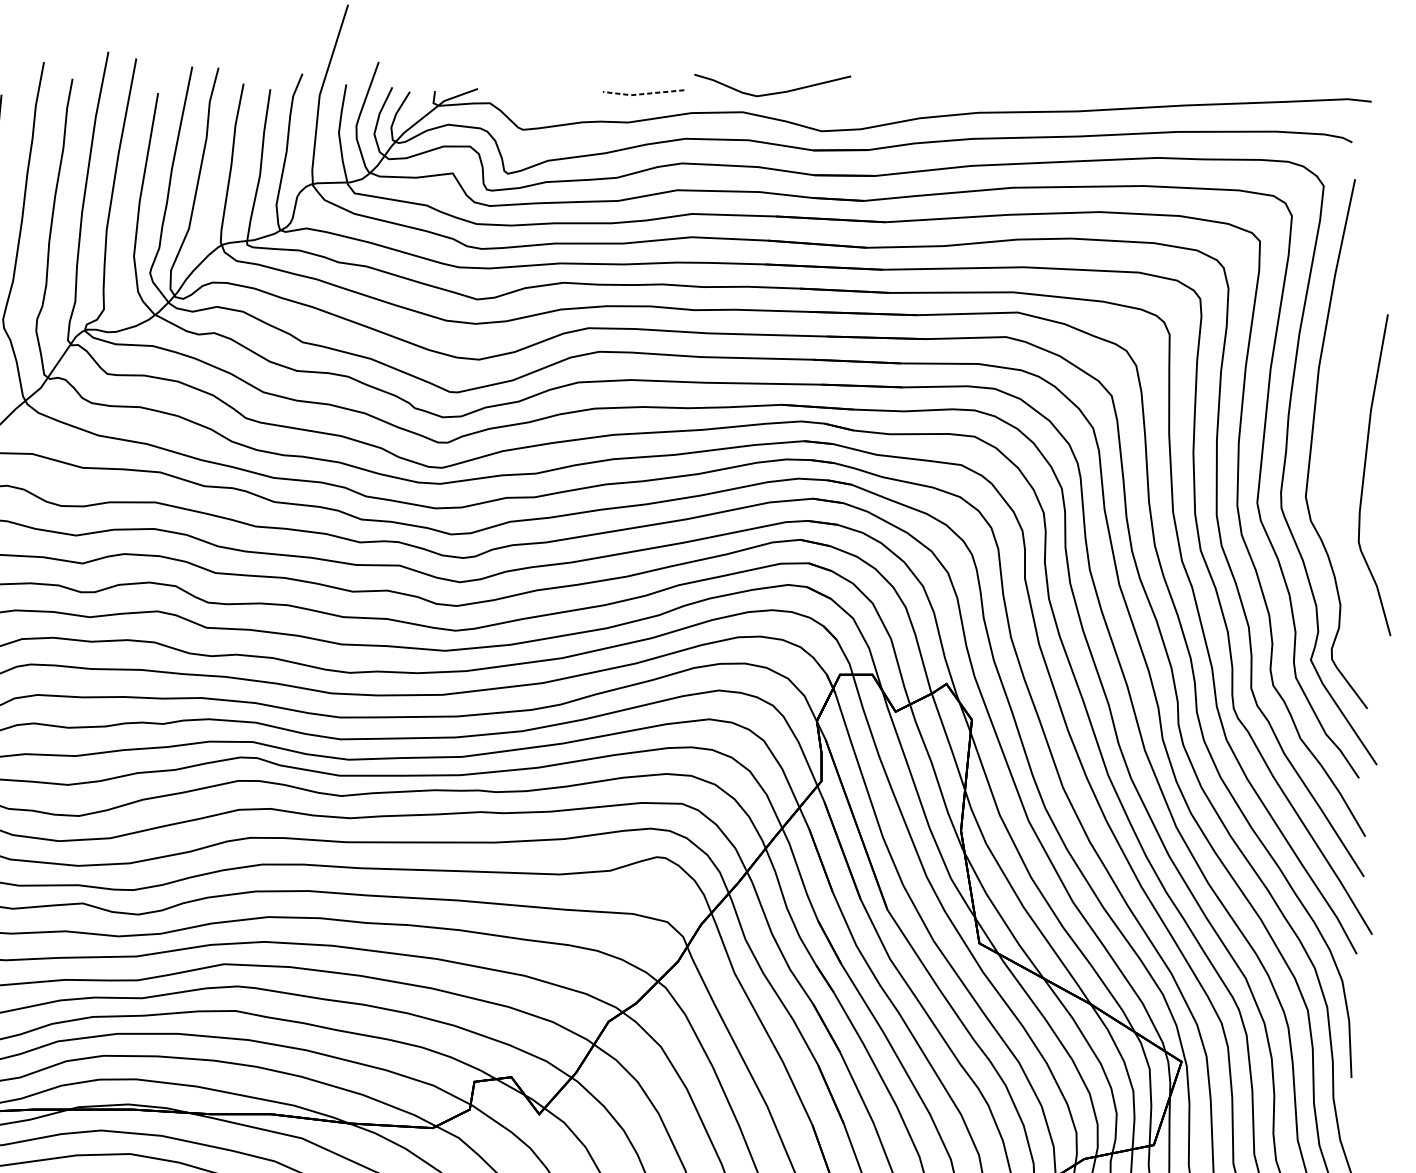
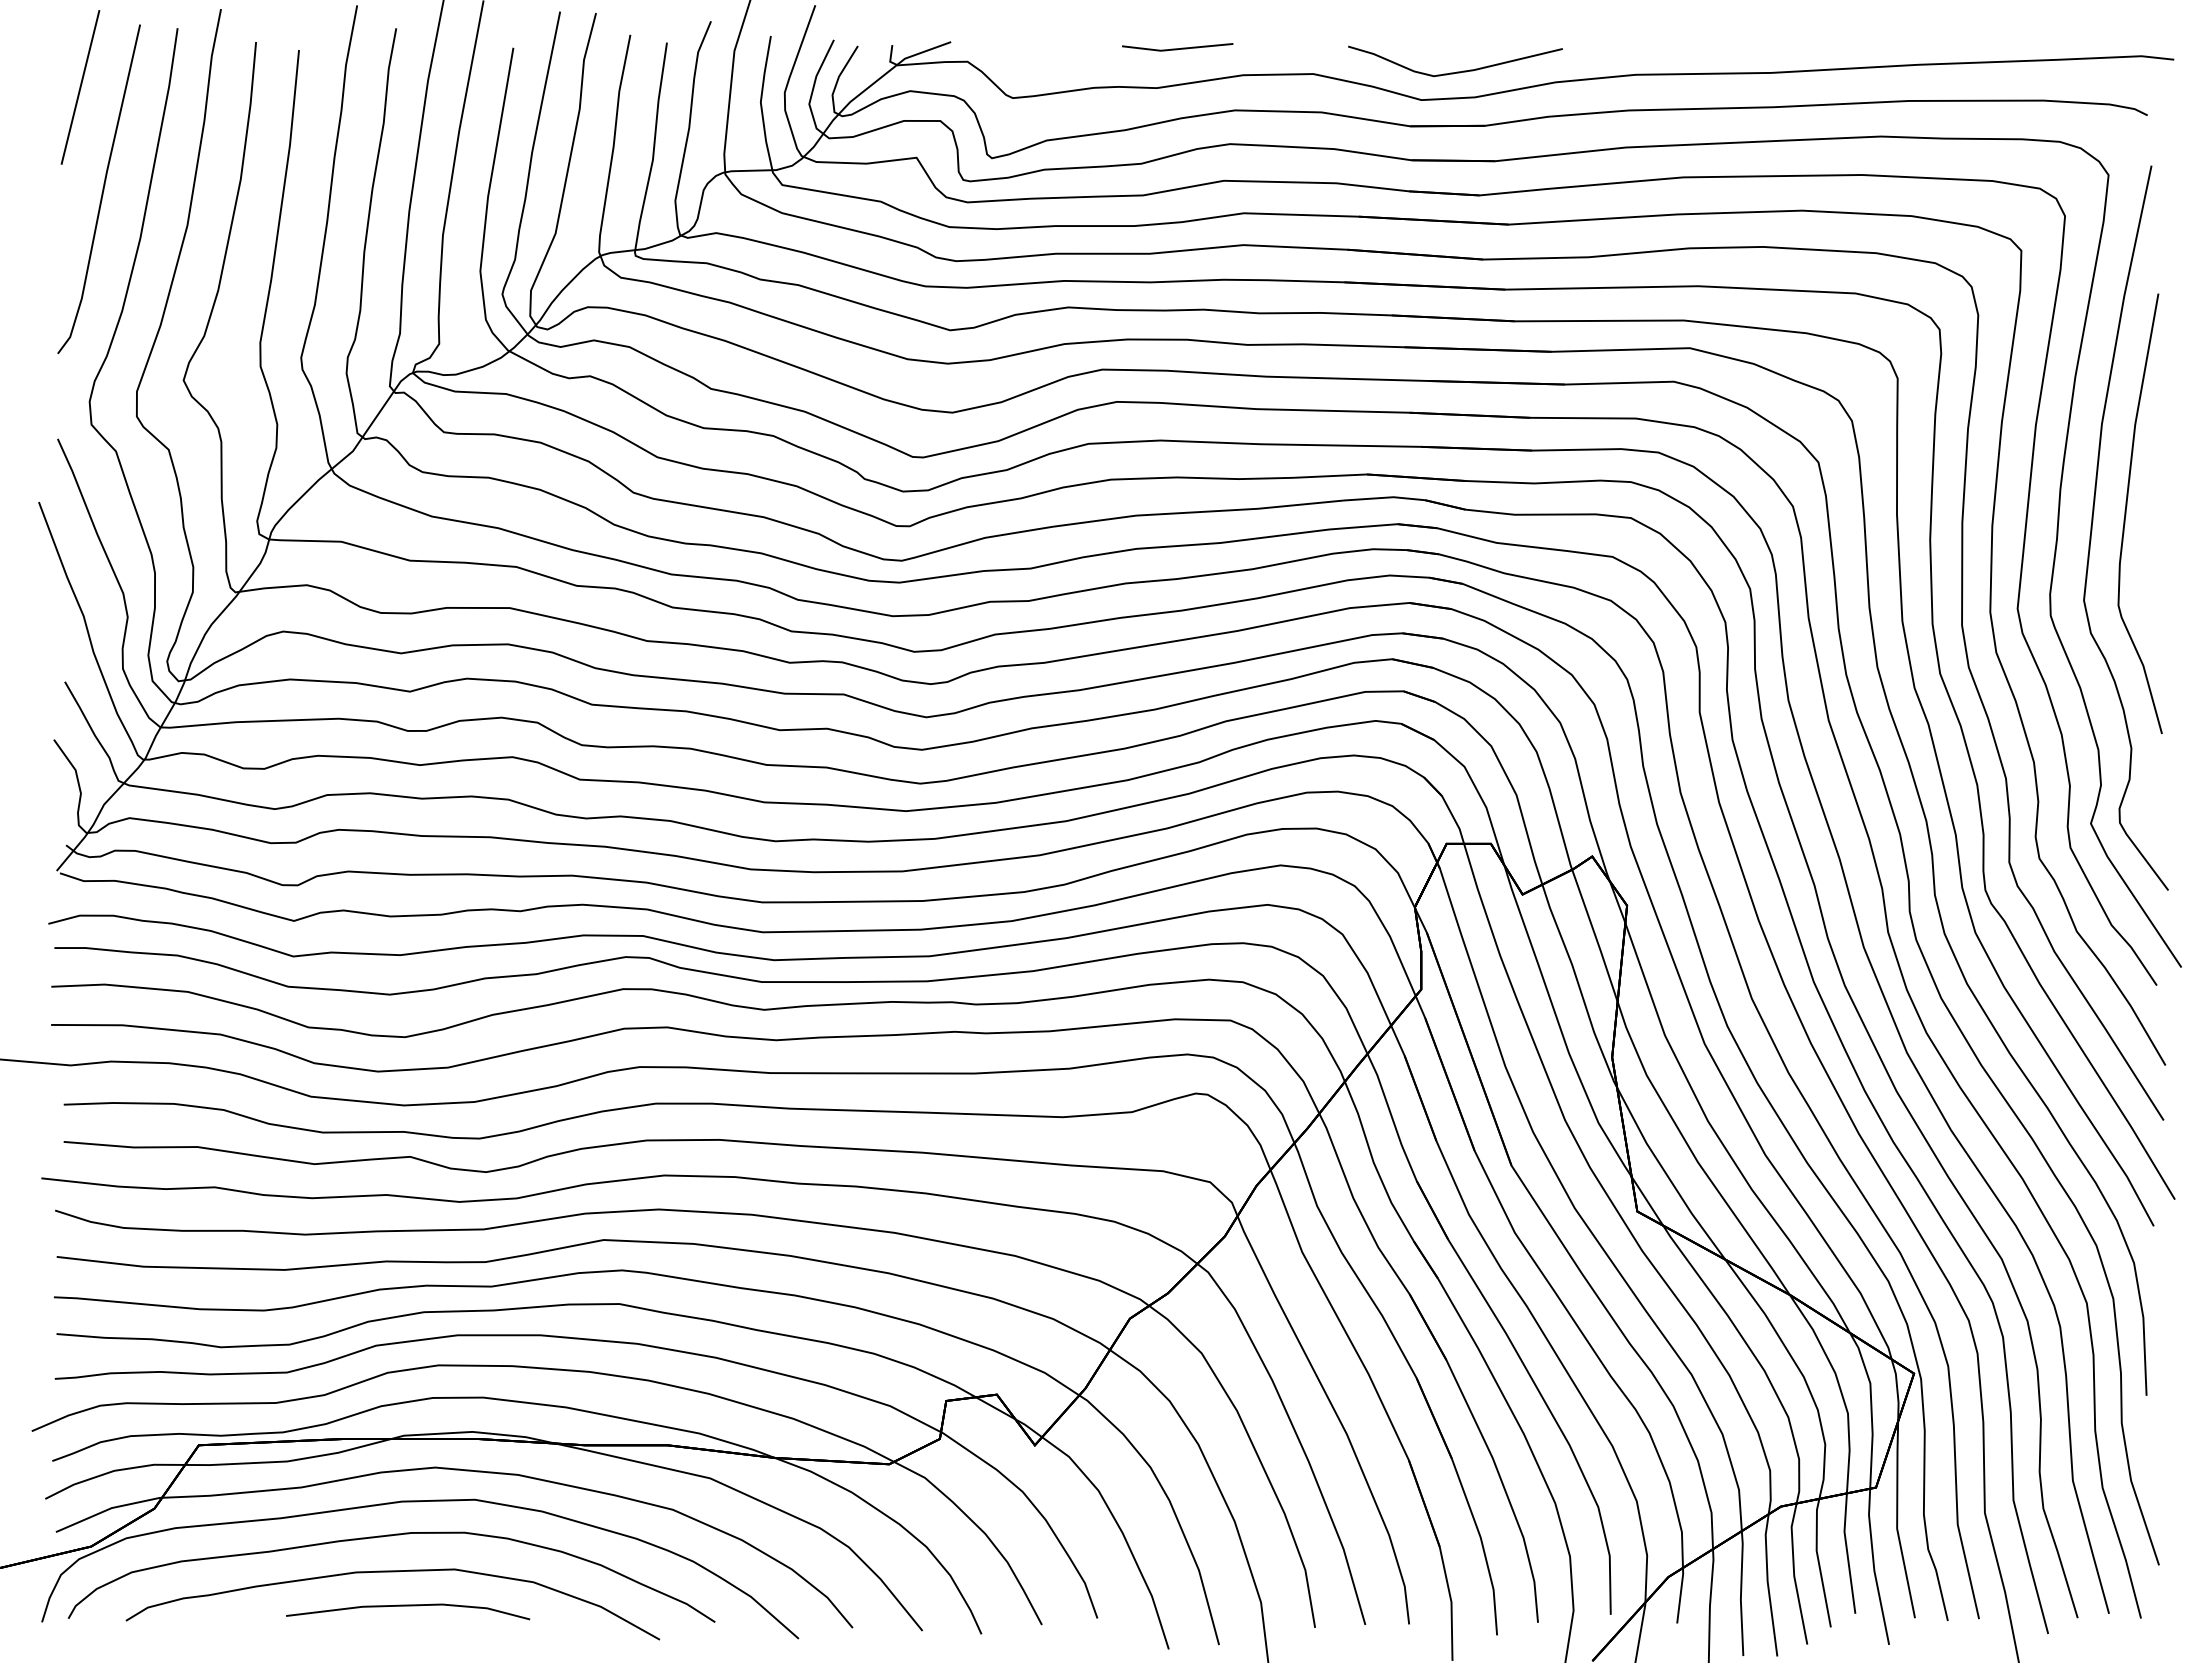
curve: (773, 92) -> (1456, 71), moved
line: (642, 94) -> (1176, 49), dashed -> solid
curve: (1364, 475) -> (2126, 513), moved

